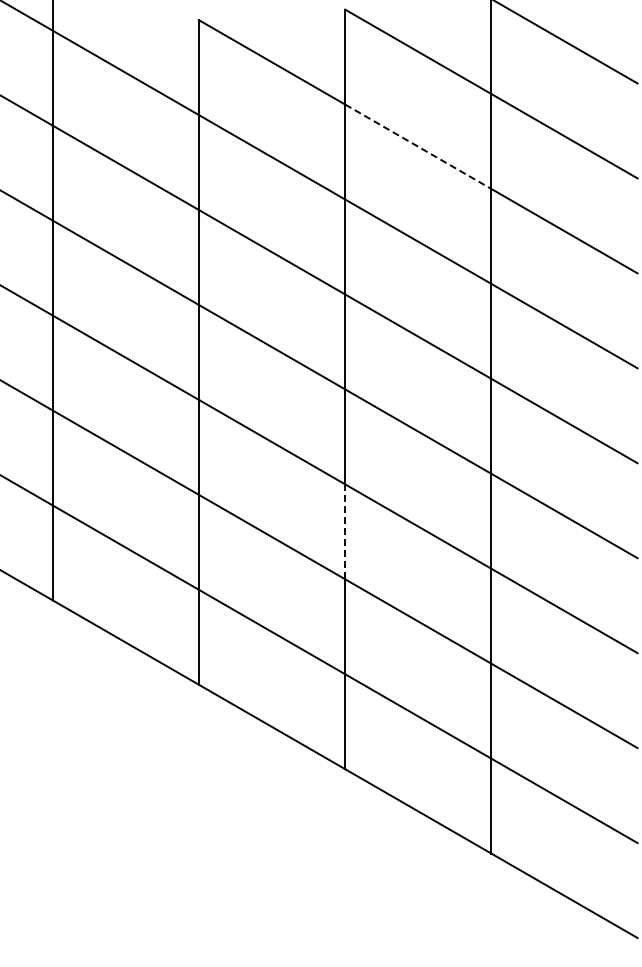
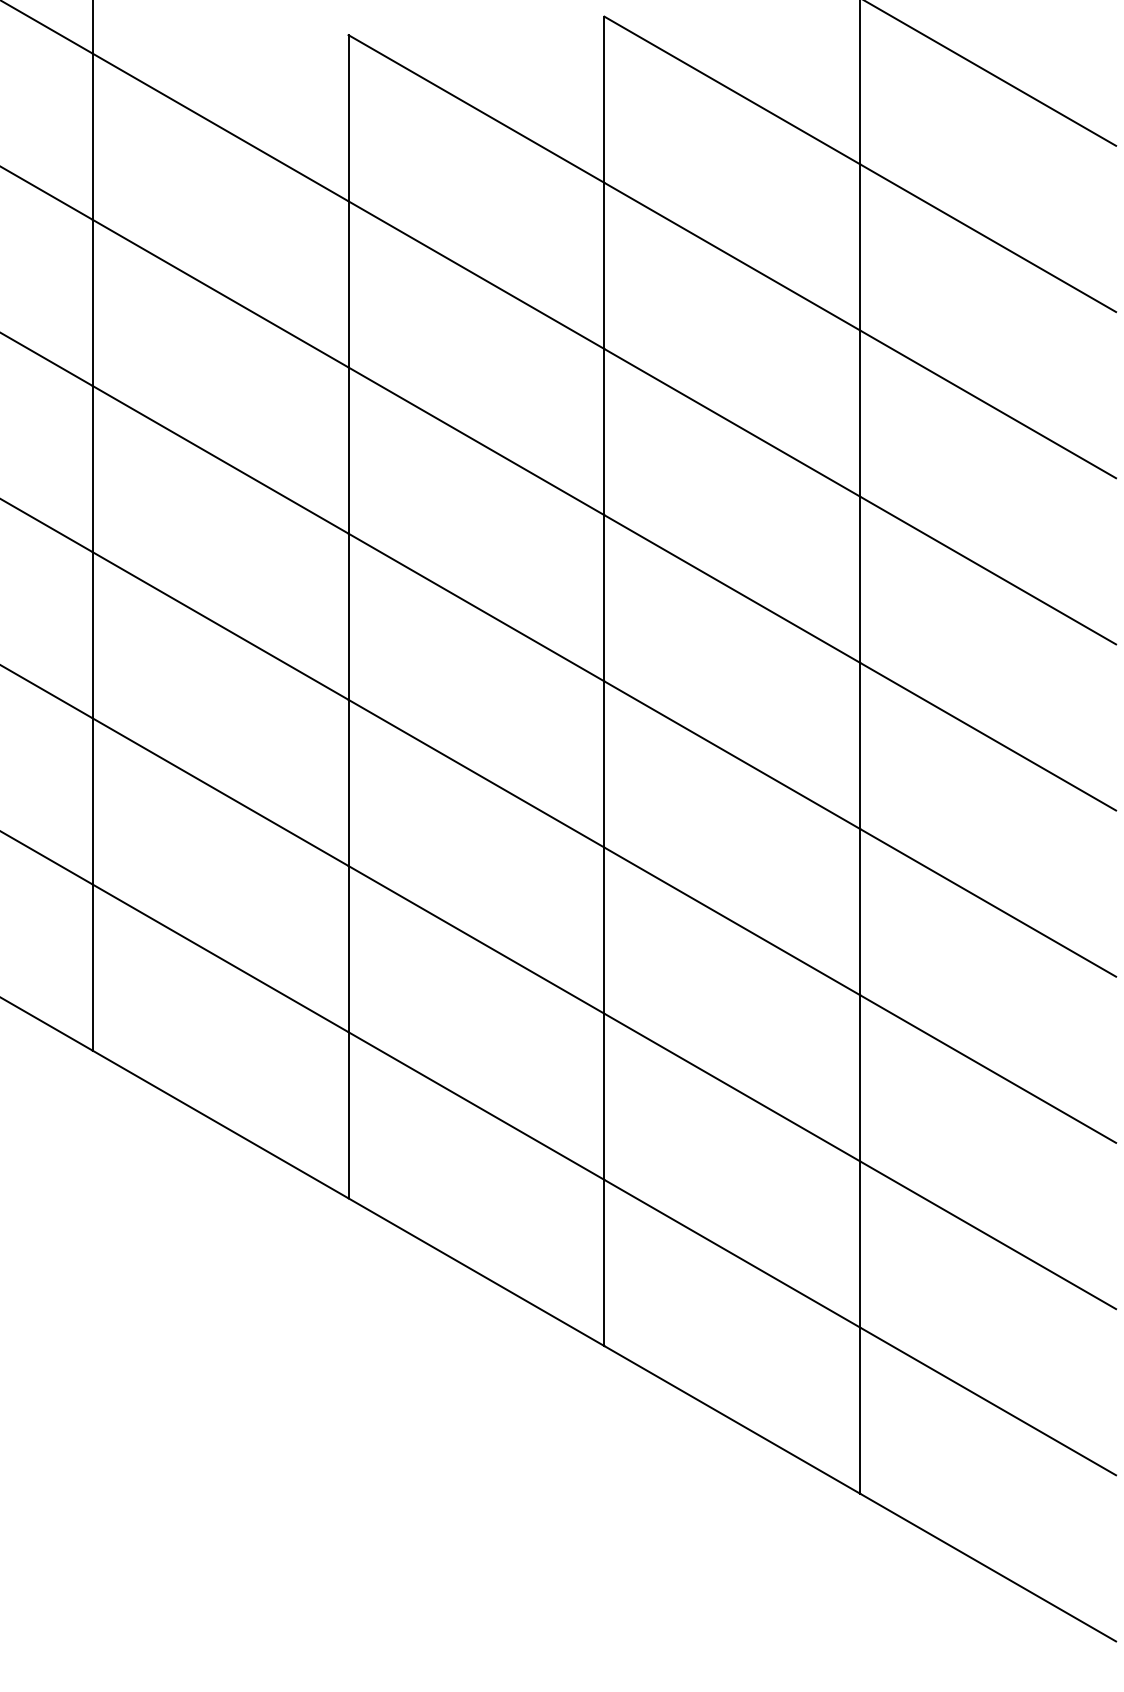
line: (418, 147) -> (732, 257), dashed -> solid
line: (345, 532) -> (604, 931), dashed -> solid

